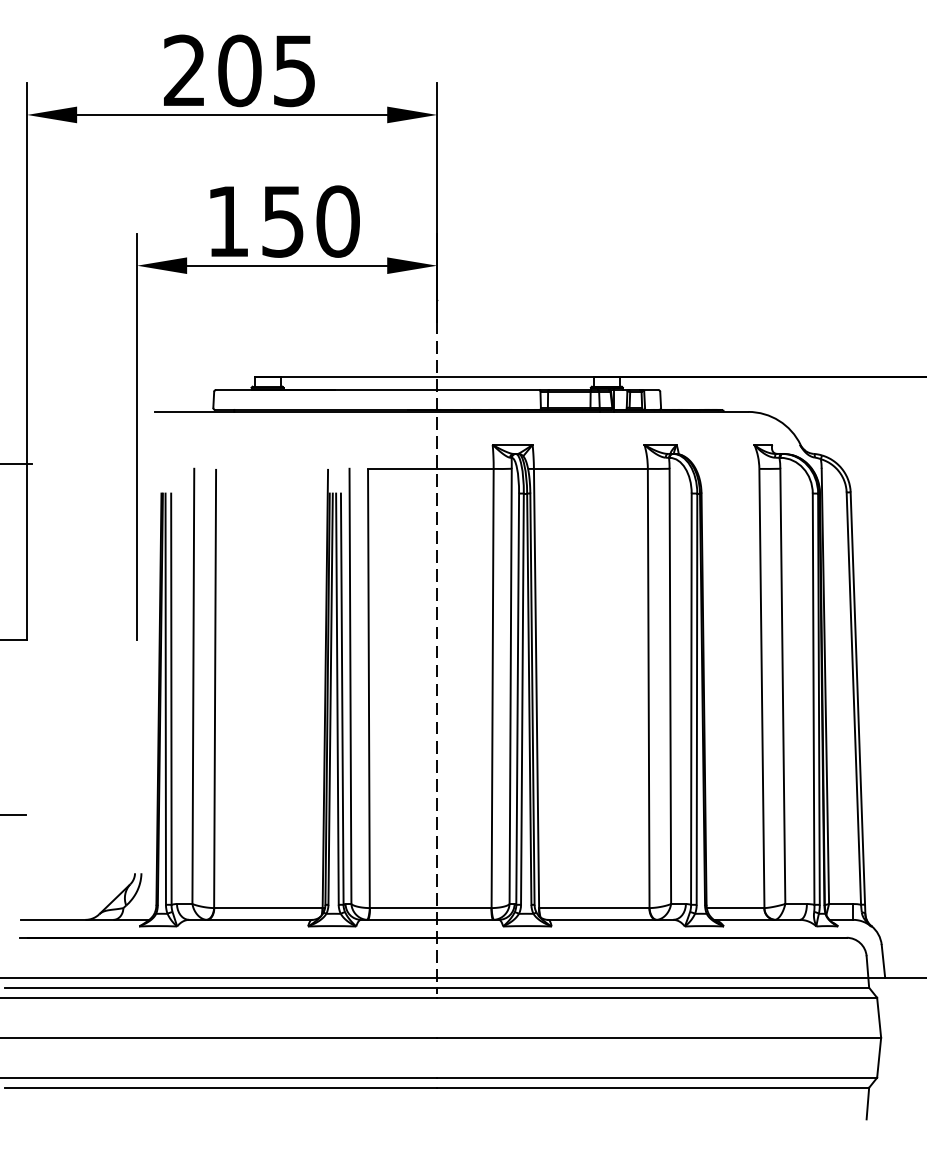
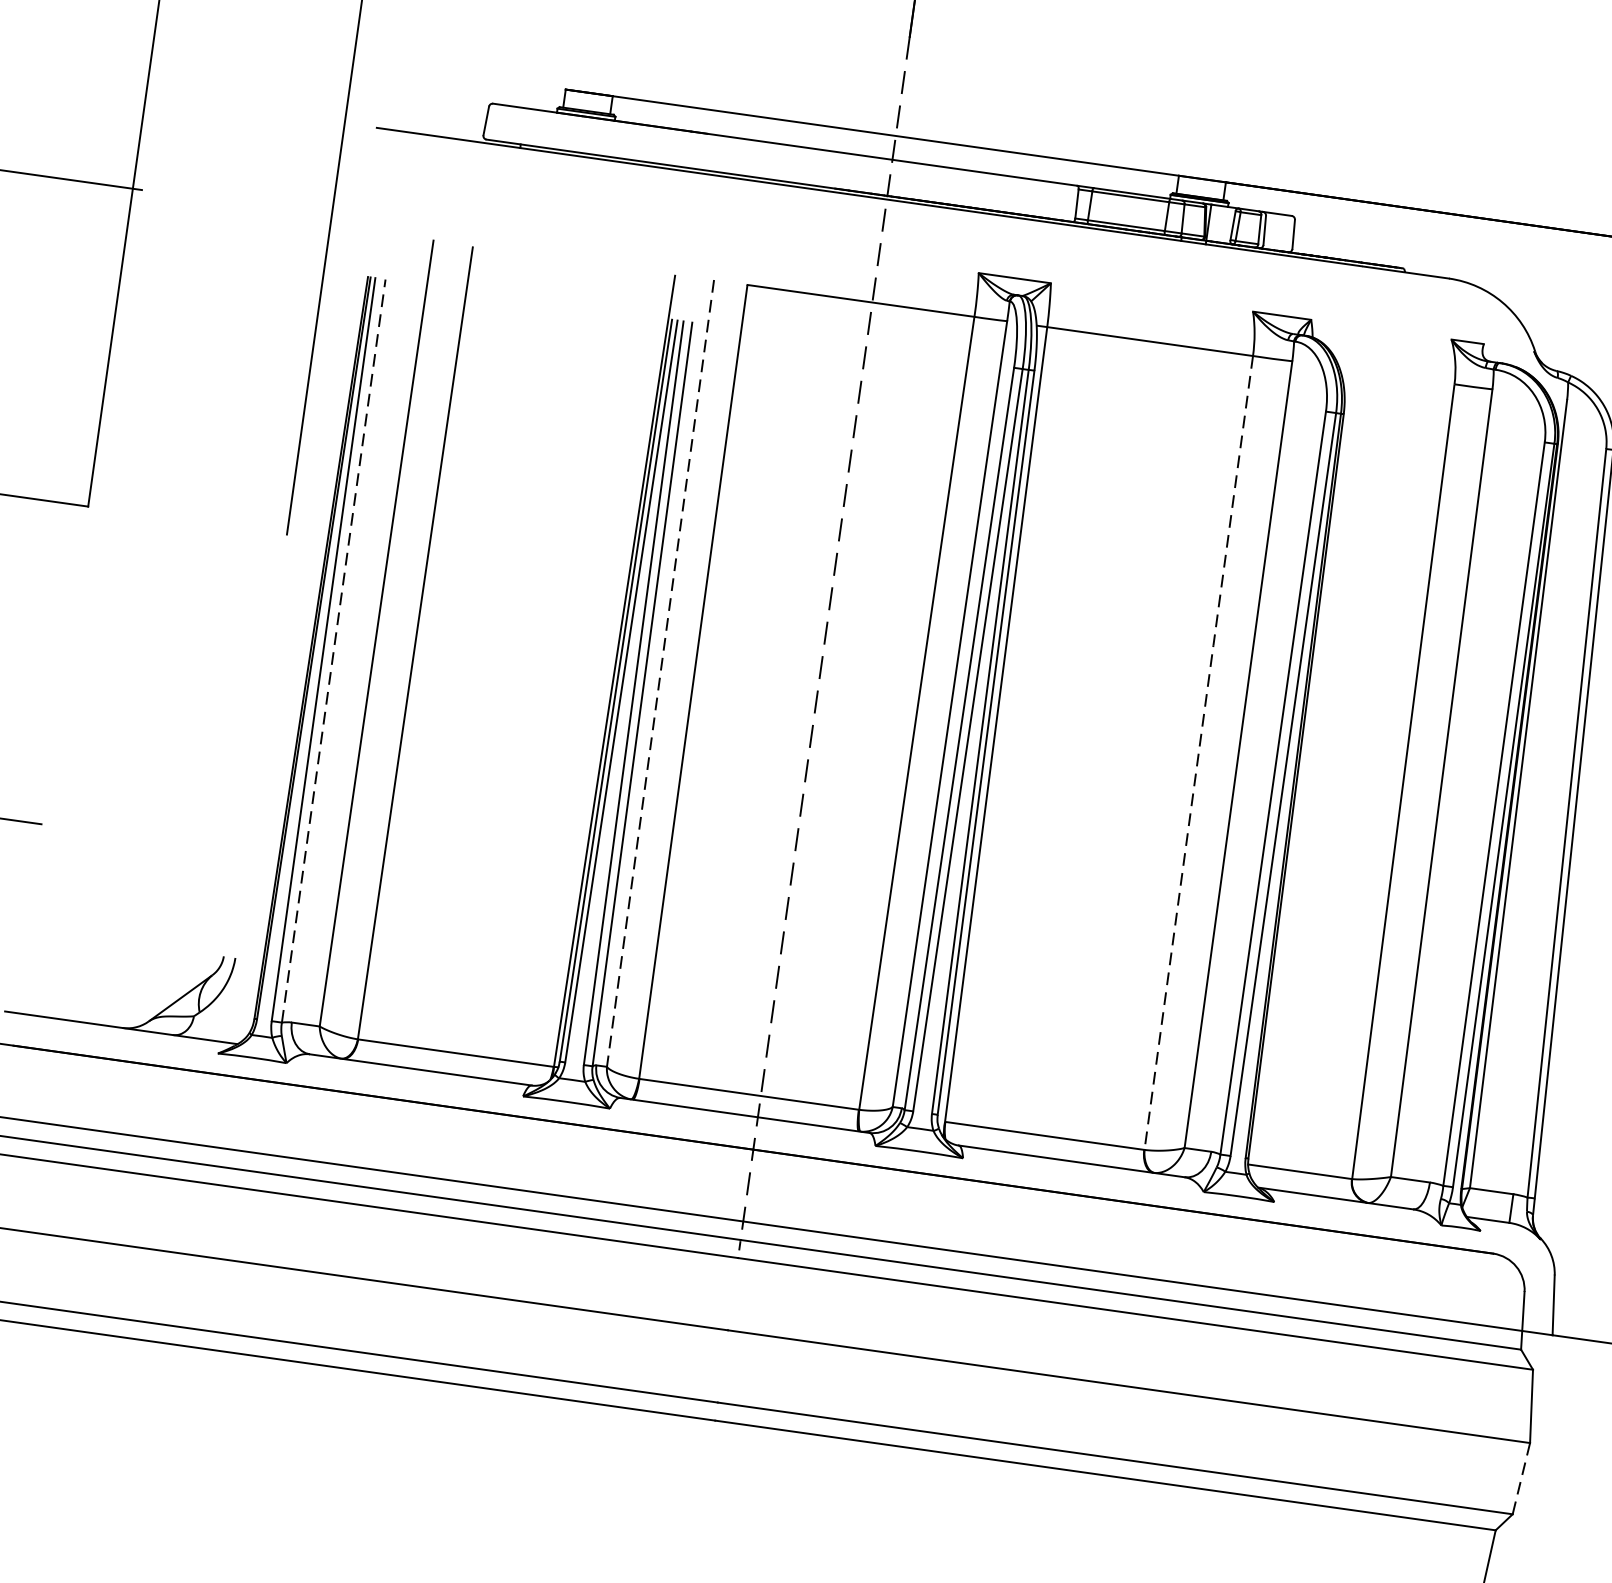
line: (350, 686) -> (660, 673), solid -> dashed
line: (648, 687) -> (1198, 751), solid -> dashed
line: (171, 699) -> (333, 651), solid -> dashed
line: (879, 1058) -> (1521, 1480), solid -> dashed

